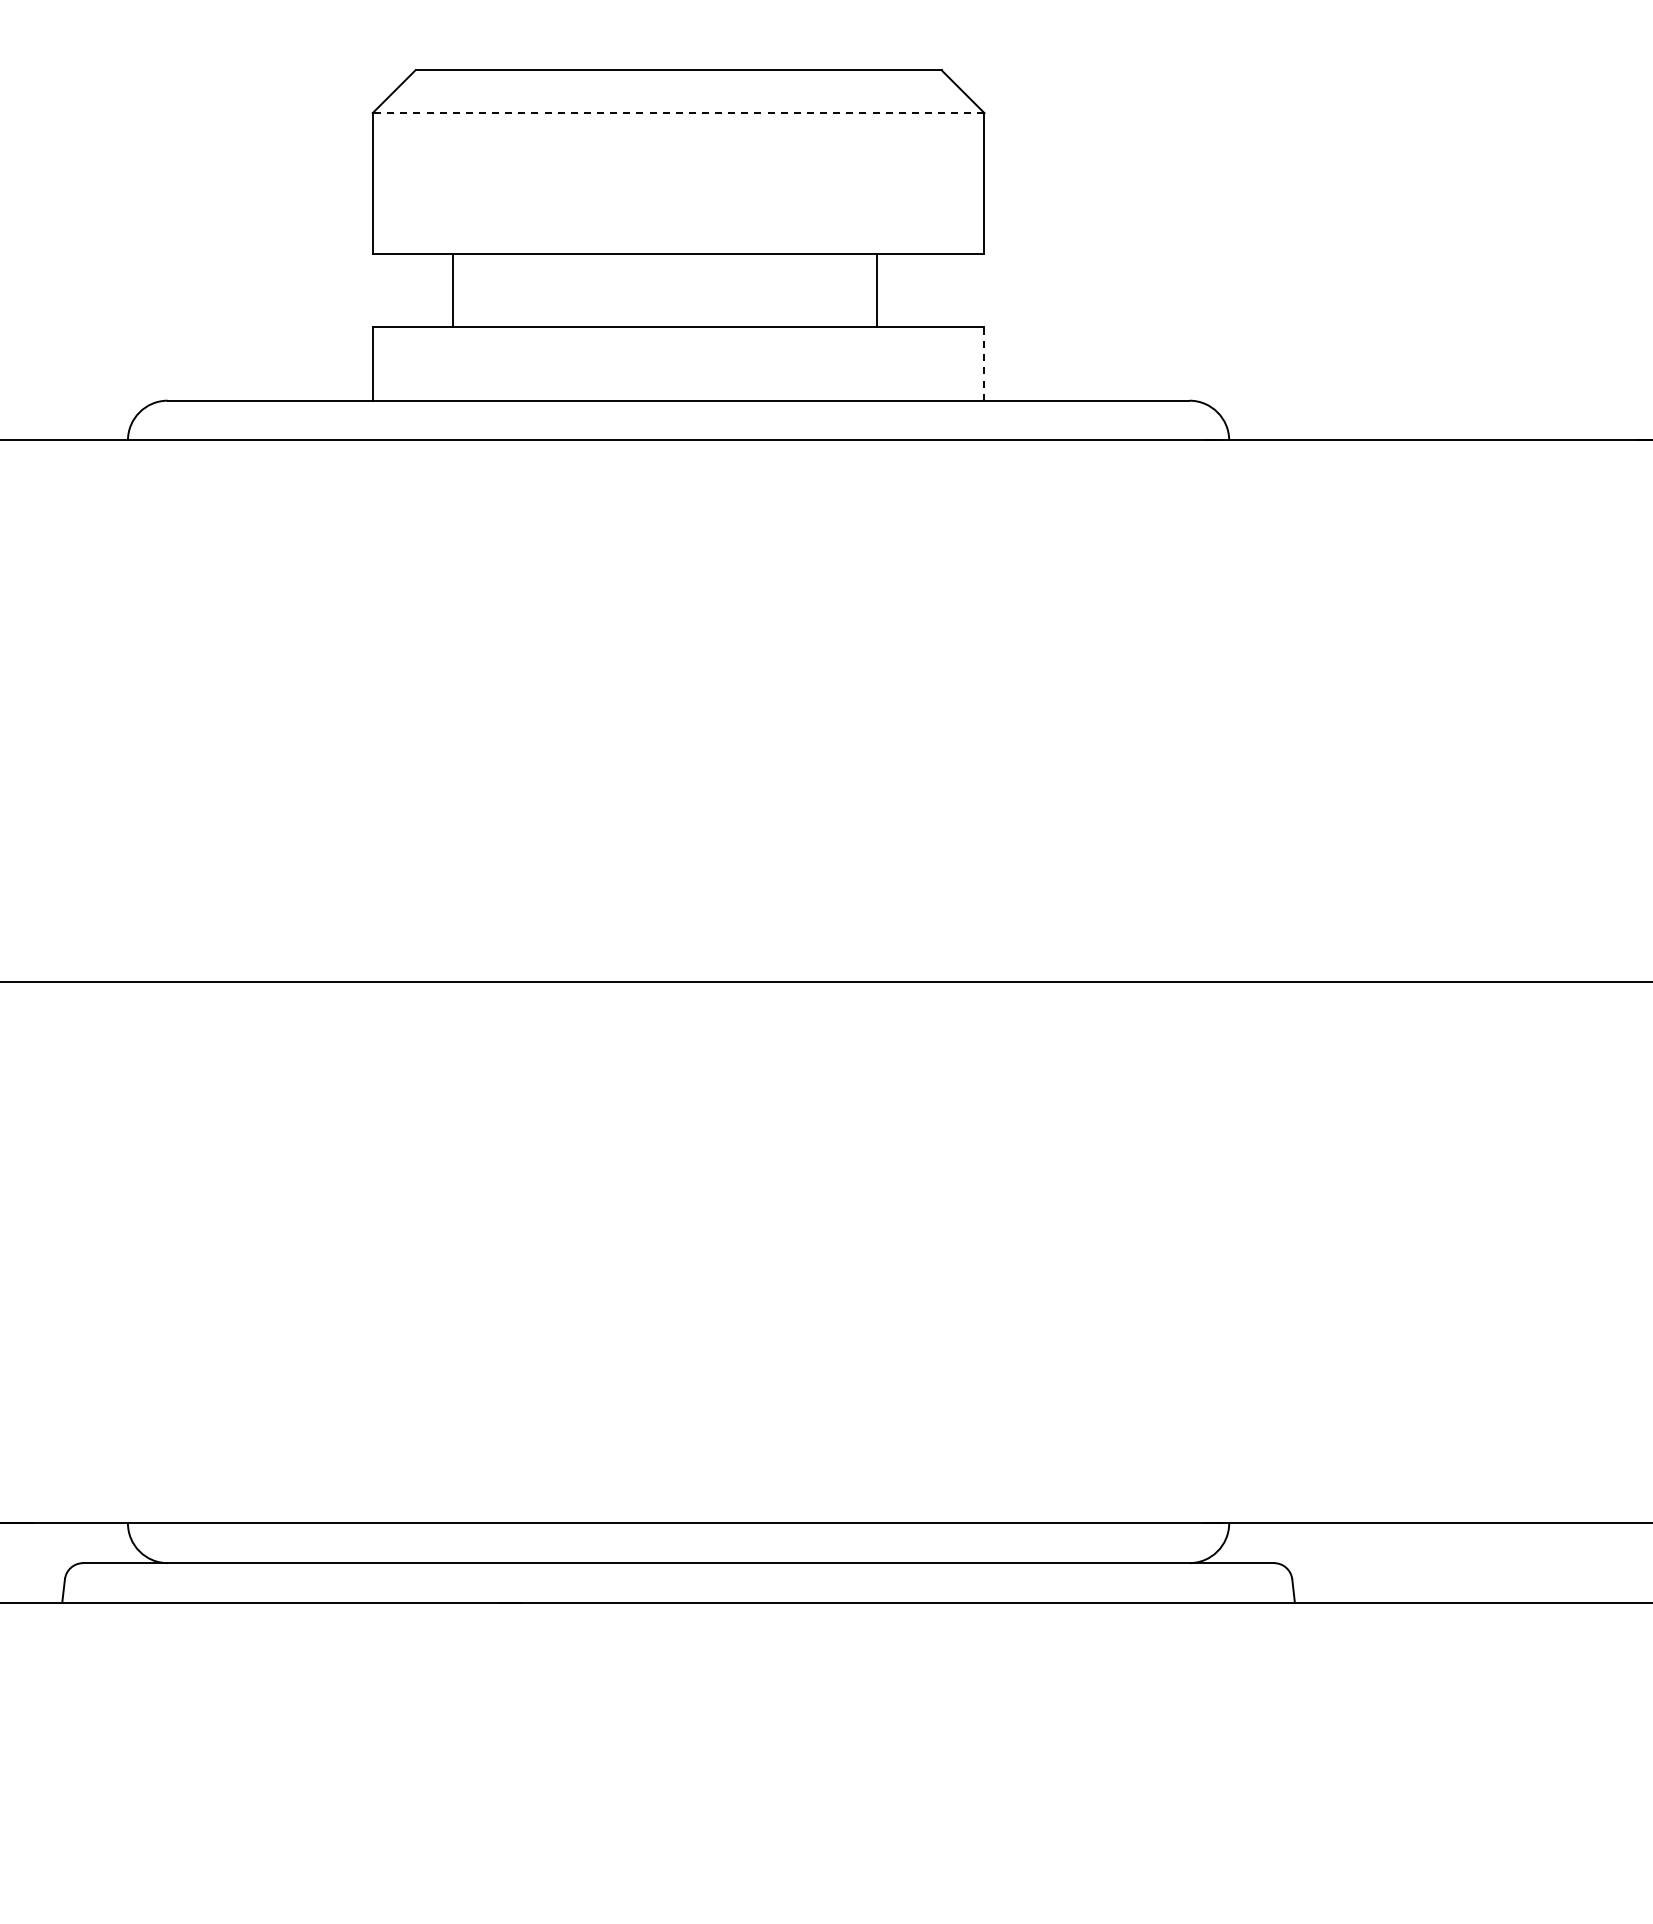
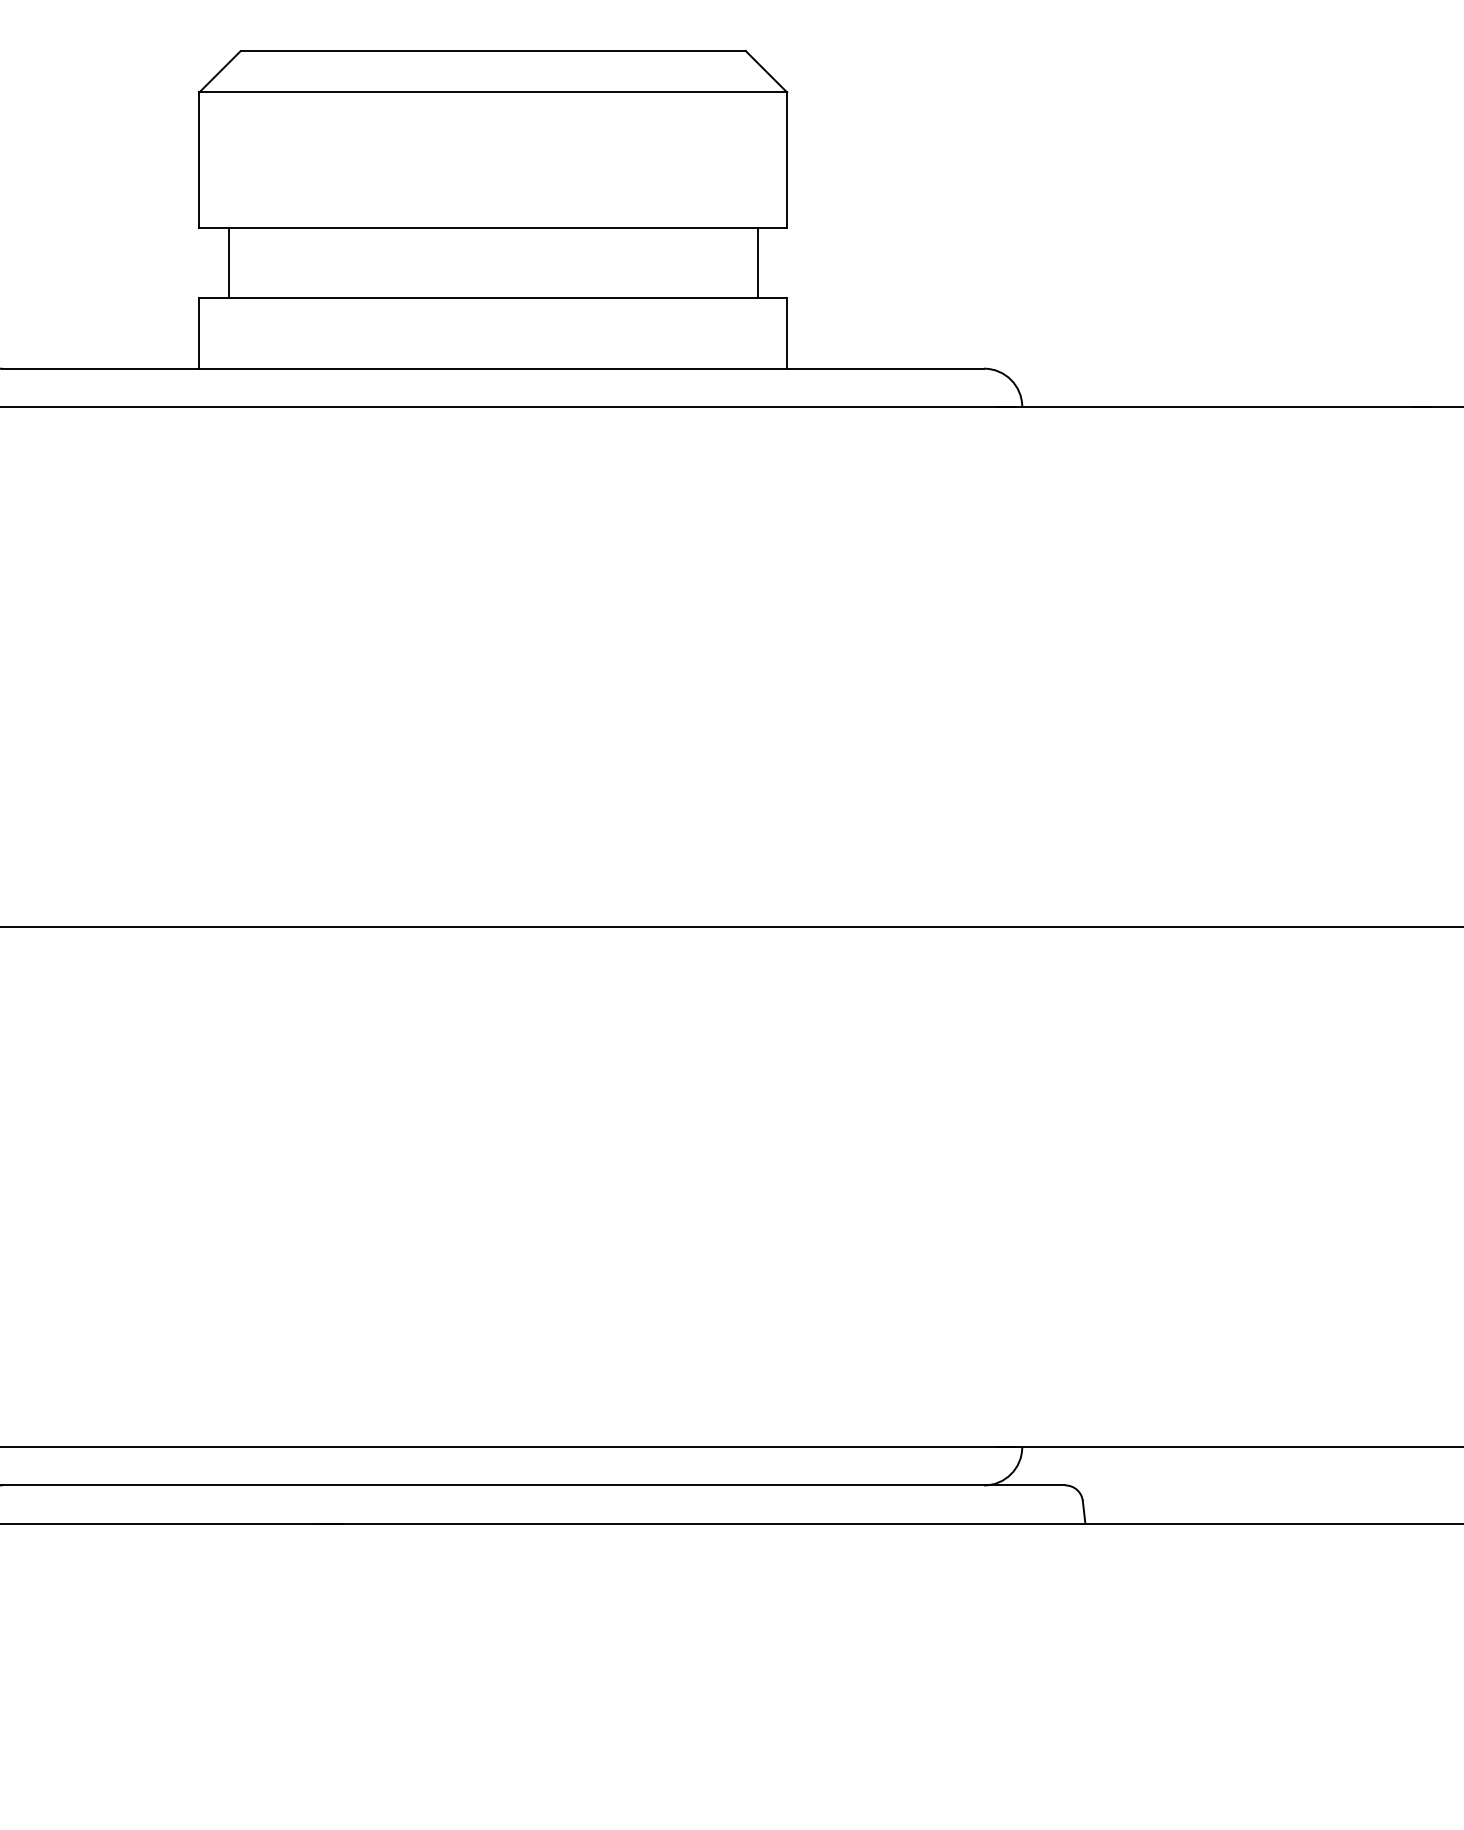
line: (678, 113) -> (493, 92), dashed -> solid
line: (453, 290) -> (228, 262), moved
line: (876, 290) -> (757, 262), moved
line: (984, 363) -> (787, 332), dashed -> solid

